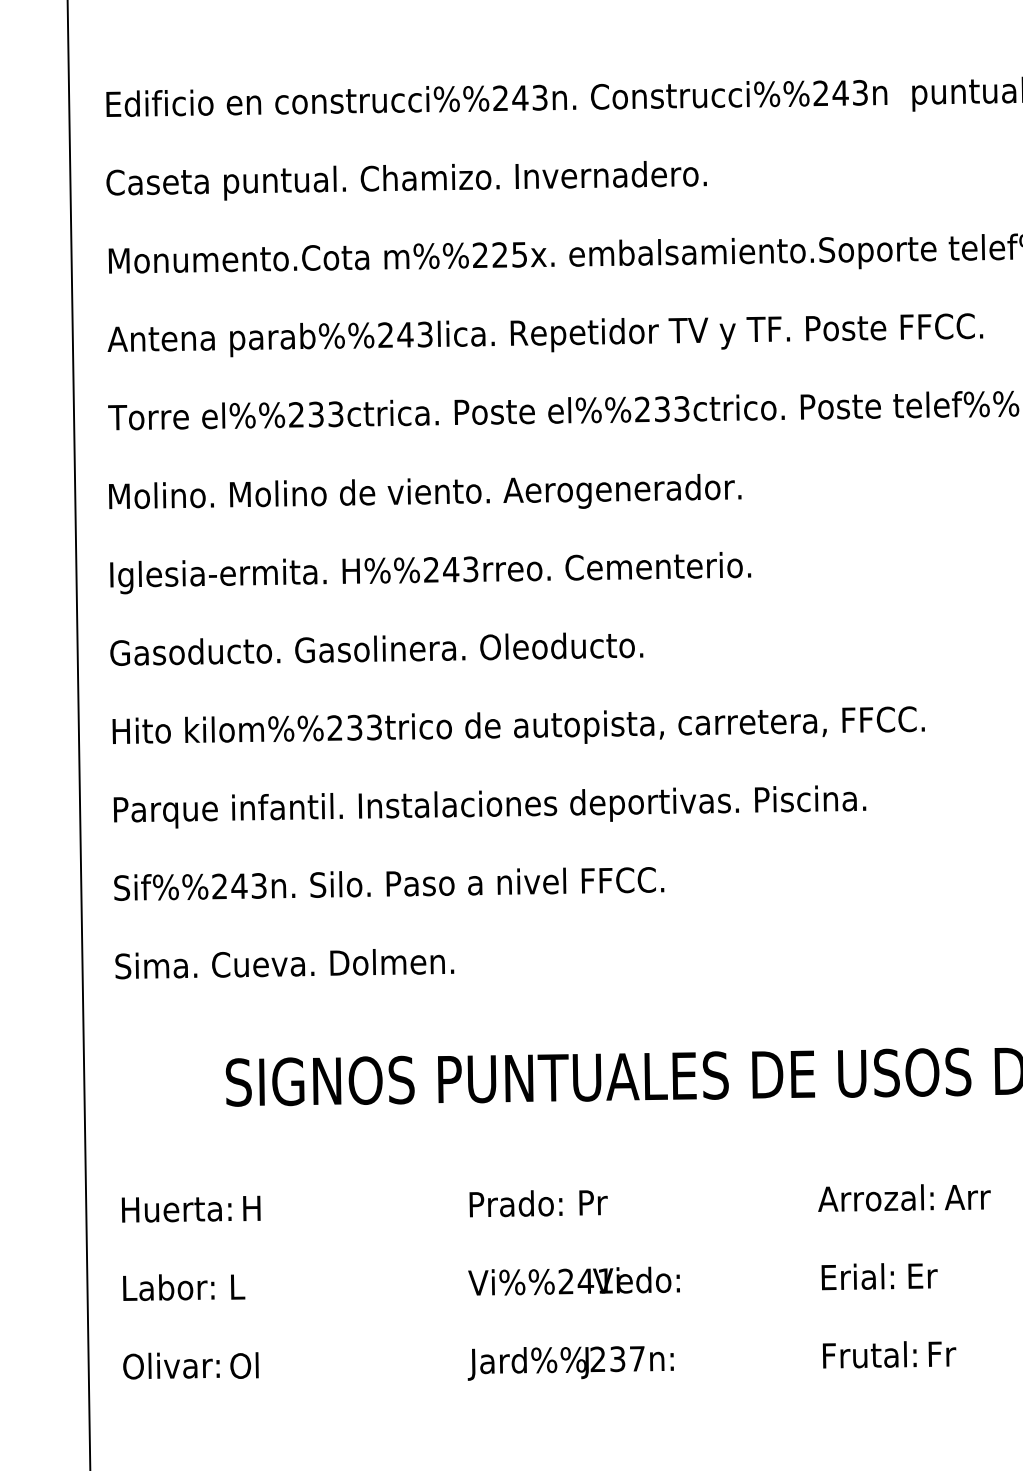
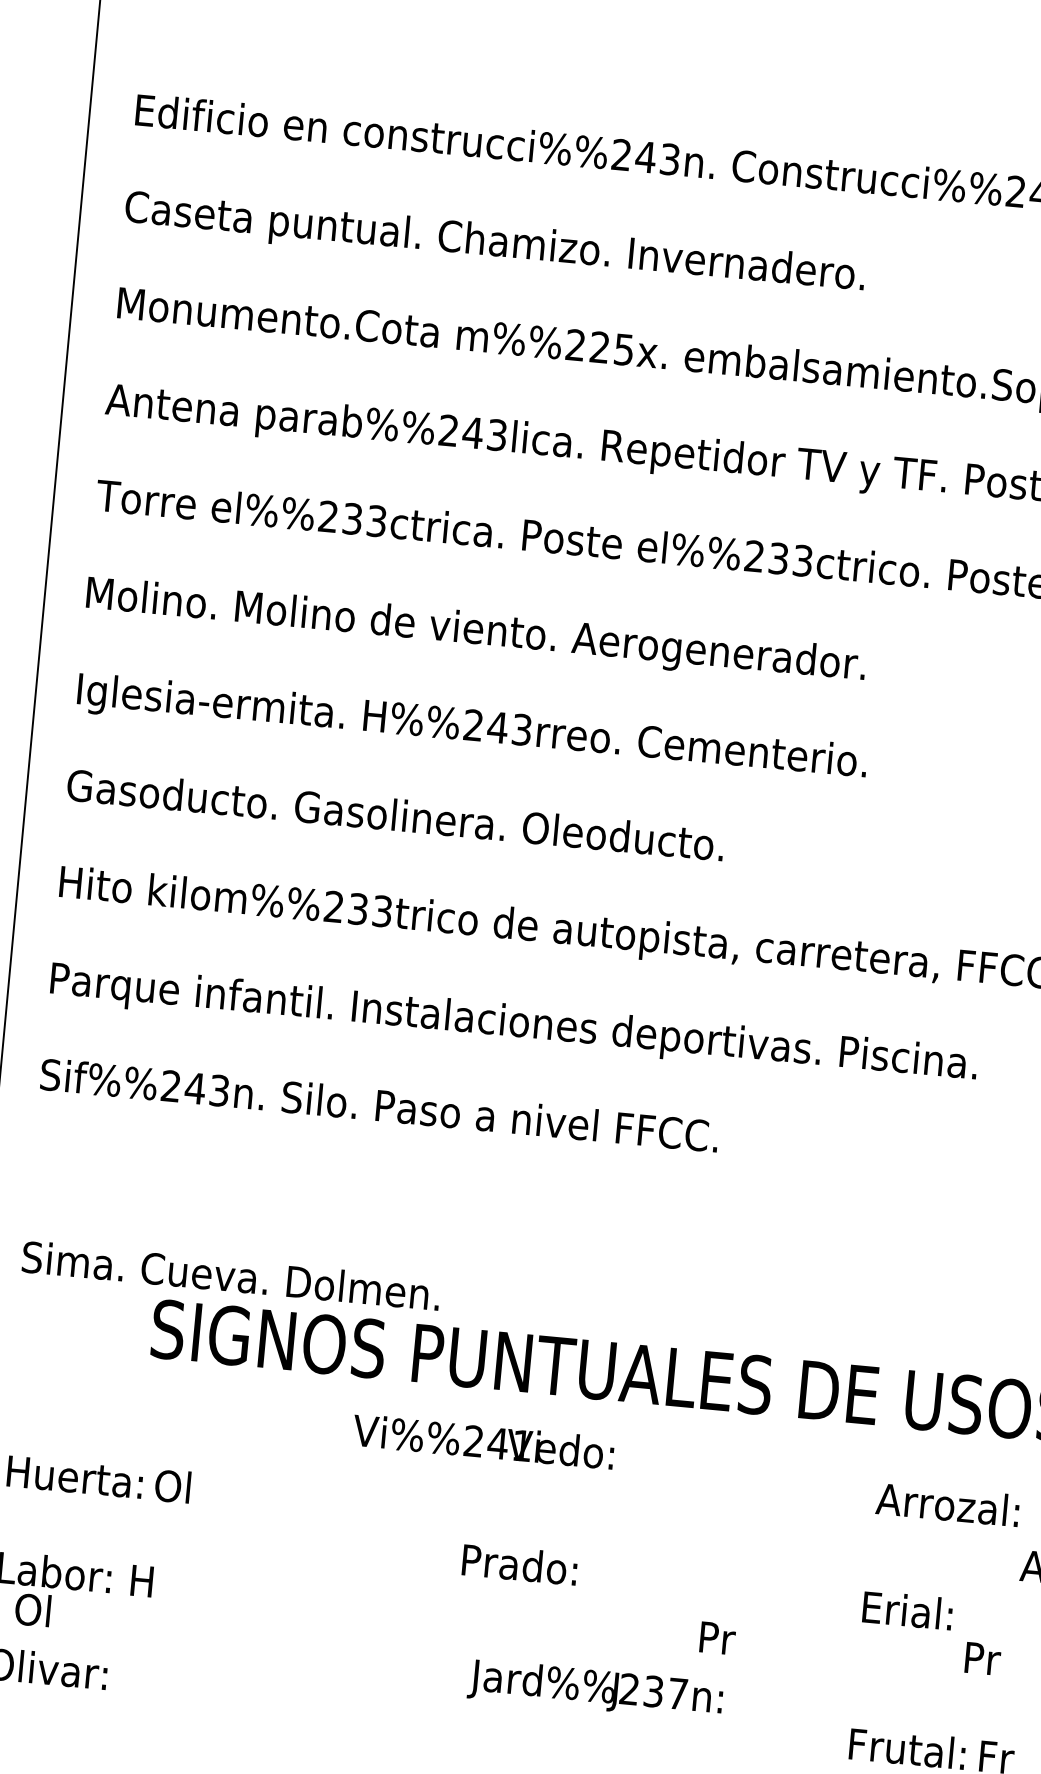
text: (284, 964) -> (230, 1276), moved
text: (875, 1197) -> (947, 1503), moved
text: (593, 1202) -> (717, 1638), moved
text: (515, 1203) -> (519, 1564), moved
text: (256, 1207) -> (173, 1485), H -> Ol
text: (924, 1275) -> (985, 1658), Er -> Pr
text: (857, 1276) -> (907, 1610), moved
text: (573, 1280) -> (482, 1440), moved
text: (241, 1286) -> (144, 1580), L -> H
text: (570, 1363) -> (595, 1690), moved
text: (244, 1365) -> (33, 1609), moved

